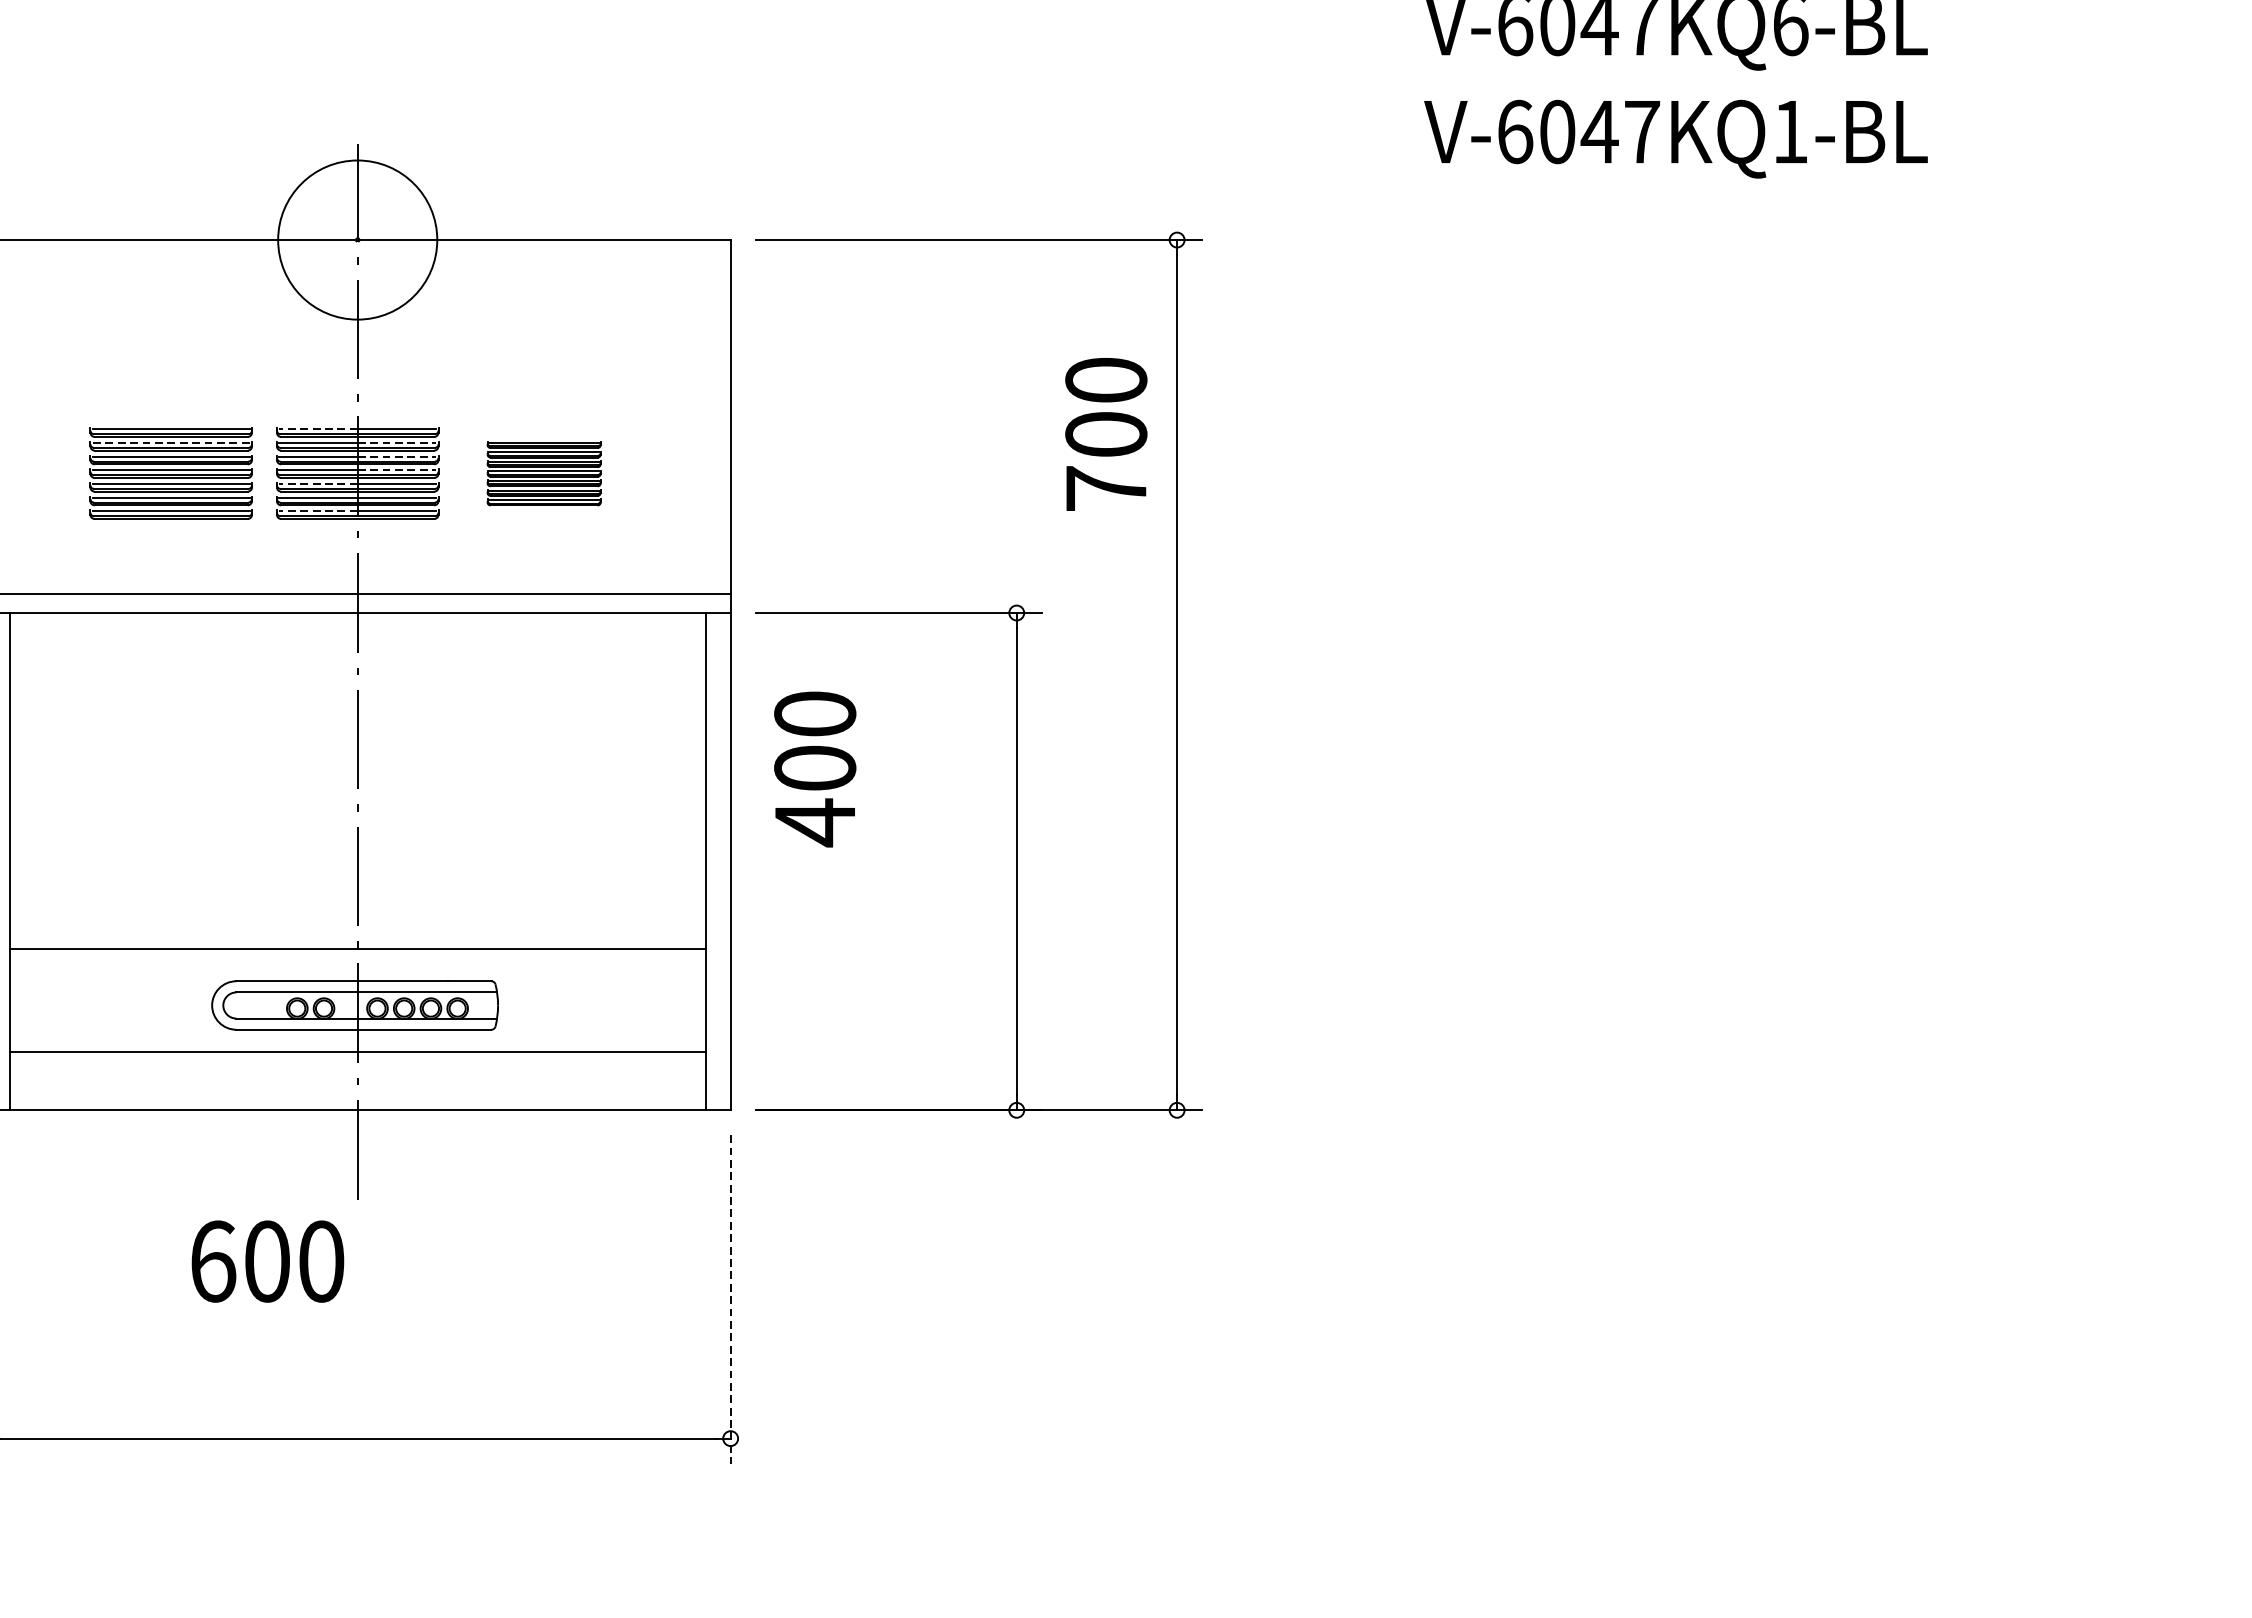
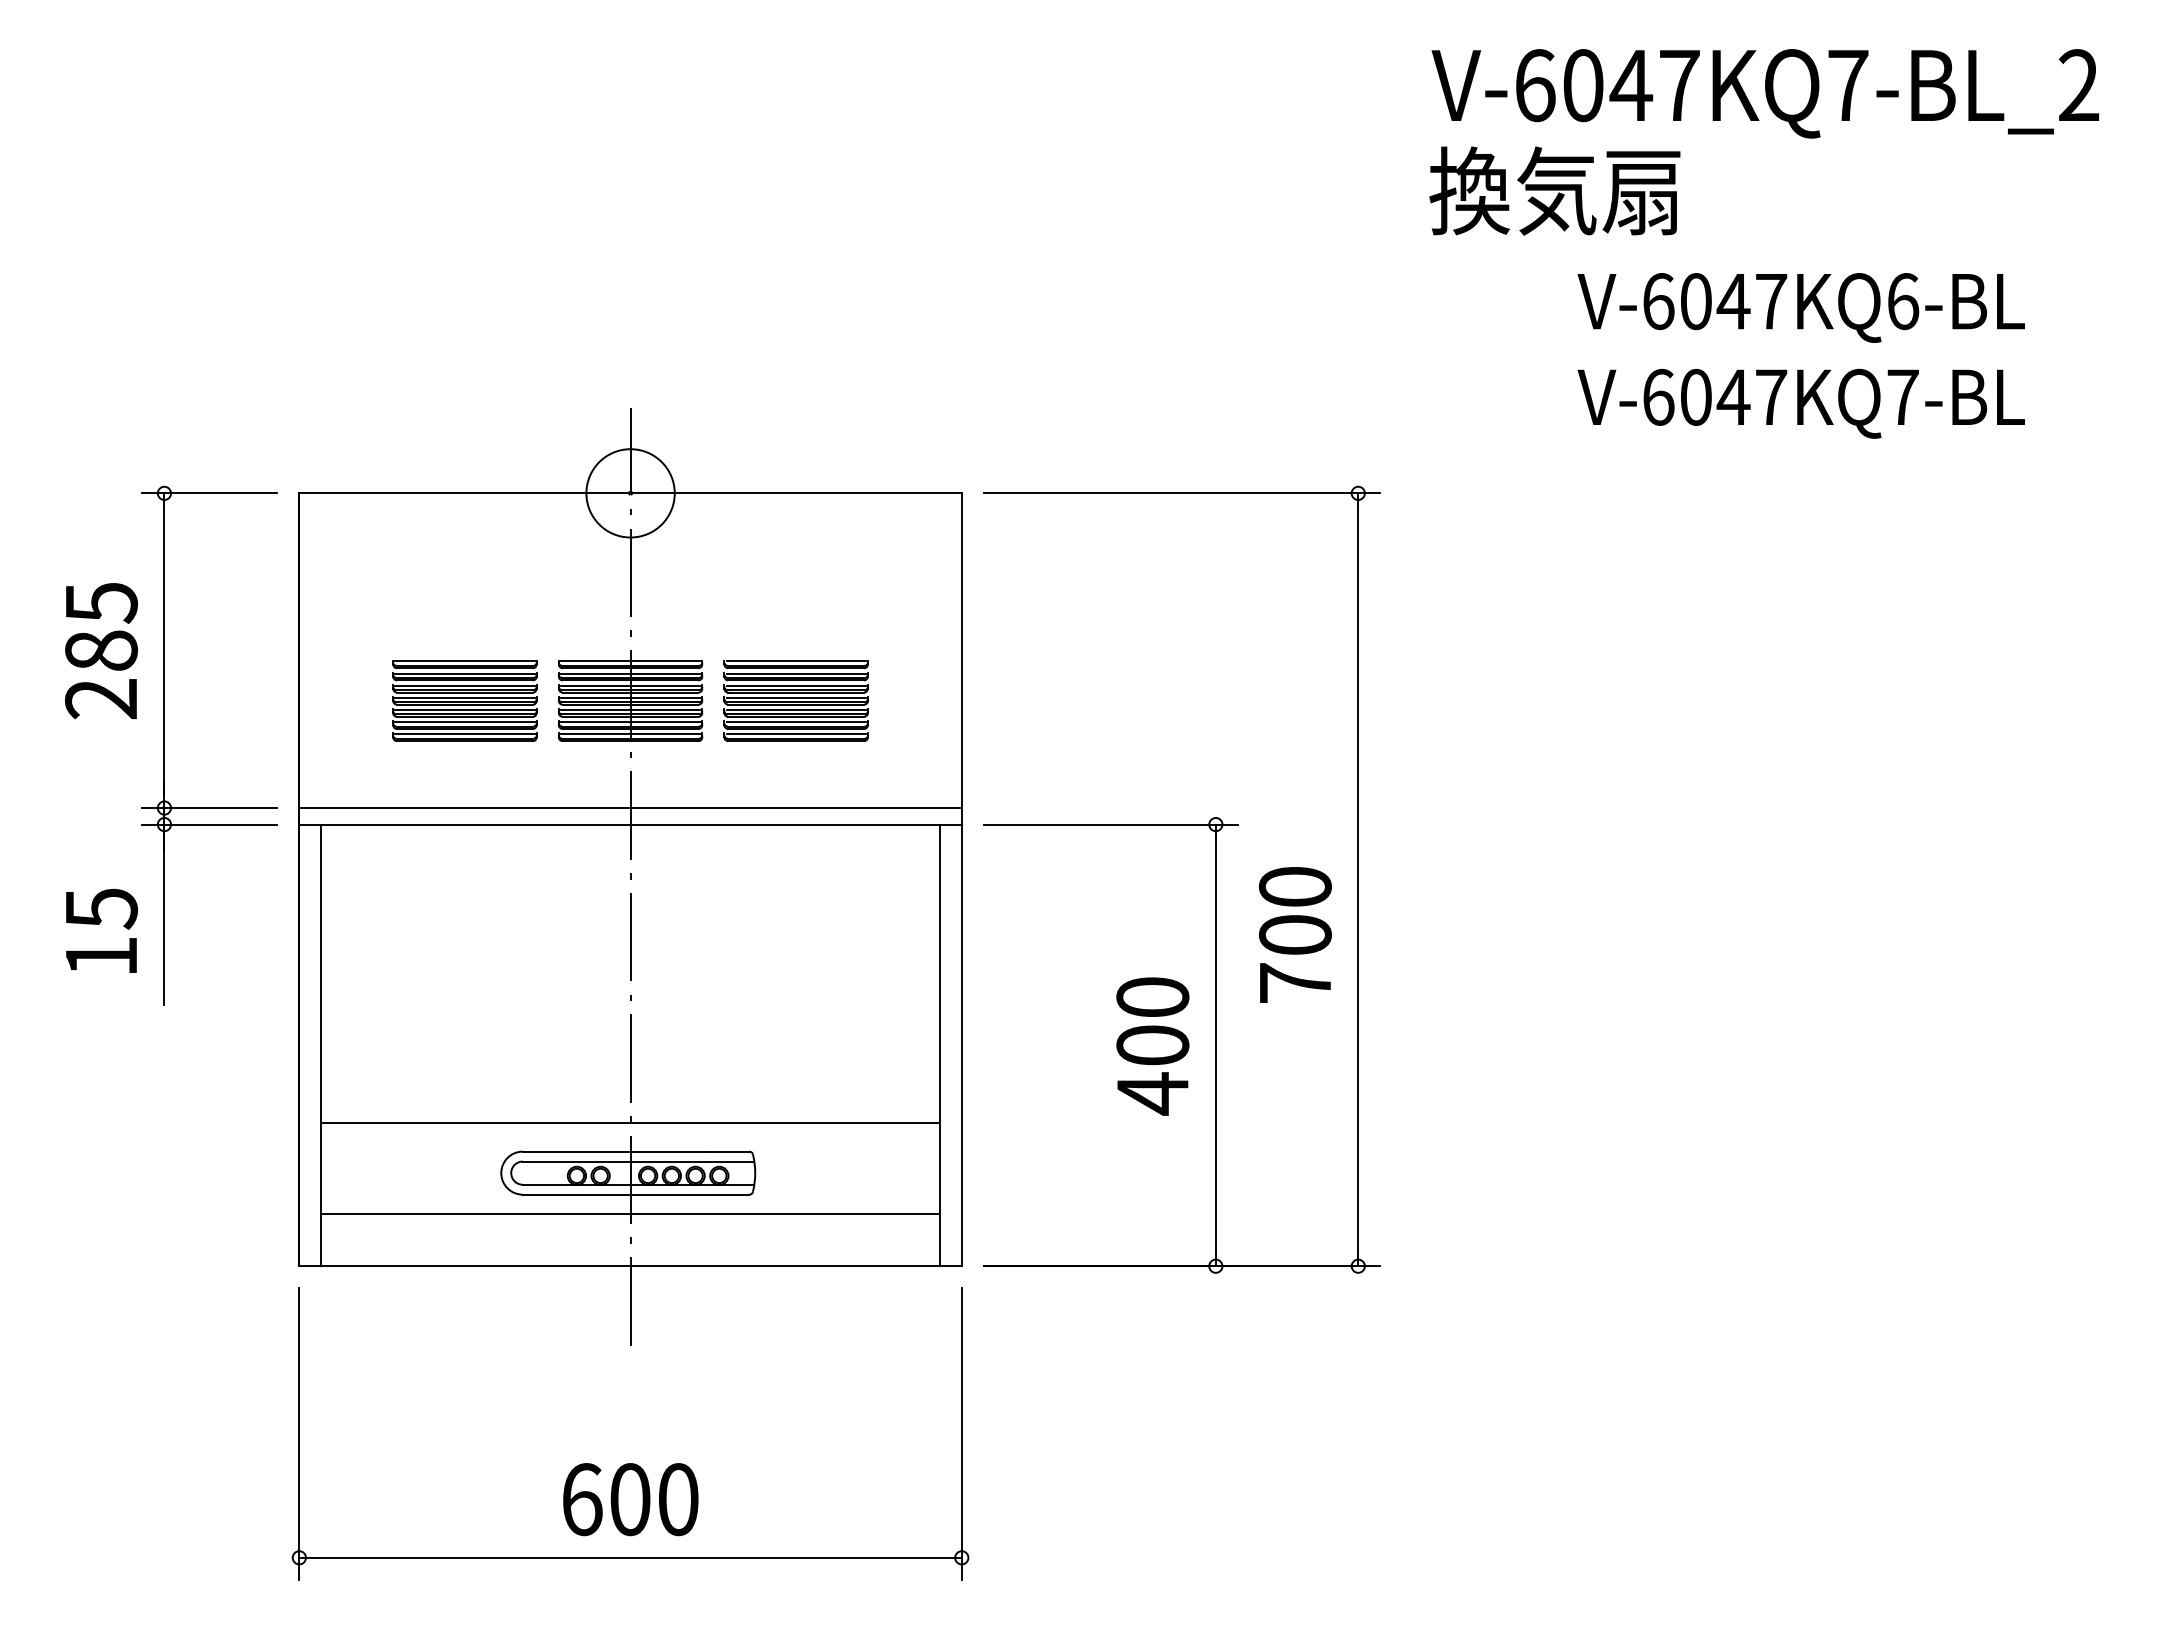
text: (1789, 130) -> (1902, 396), V-6047KQ1-BL -> V-6047KQ7-BL
circle: (357, 240) -> (630, 493), size x0.62
line: (318, 429) -> (595, 661), dashed -> solid
text: (1106, 433) -> (1295, 934), moved
line: (170, 442) -> (464, 673), dashed -> solid
line: (397, 442) -> (665, 673), dashed -> solid
line: (397, 456) -> (665, 685), dashed -> solid
line: (397, 469) -> (665, 697), dashed -> solid
part: (543, 473) -> (795, 700), size x1.43
line: (318, 483) -> (595, 709), dashed -> solid
line: (318, 511) -> (595, 734), dashed -> solid
text: (814, 769) -> (1152, 1046), moved
text: (267, 1261) -> (630, 1499), moved
line: (730, 1299) -> (961, 1434), dashed -> solid

